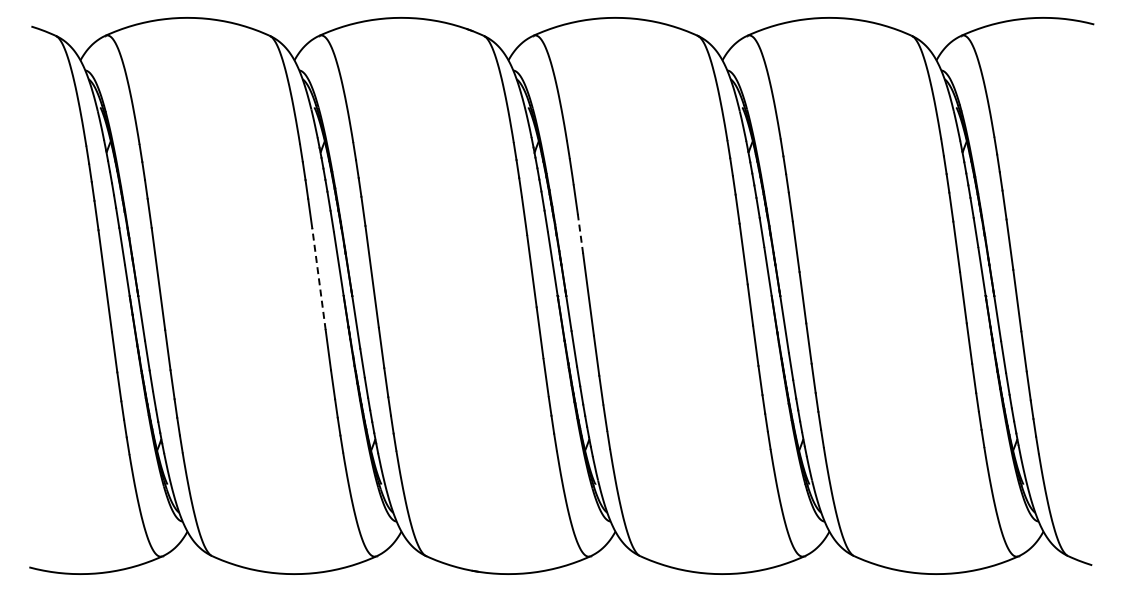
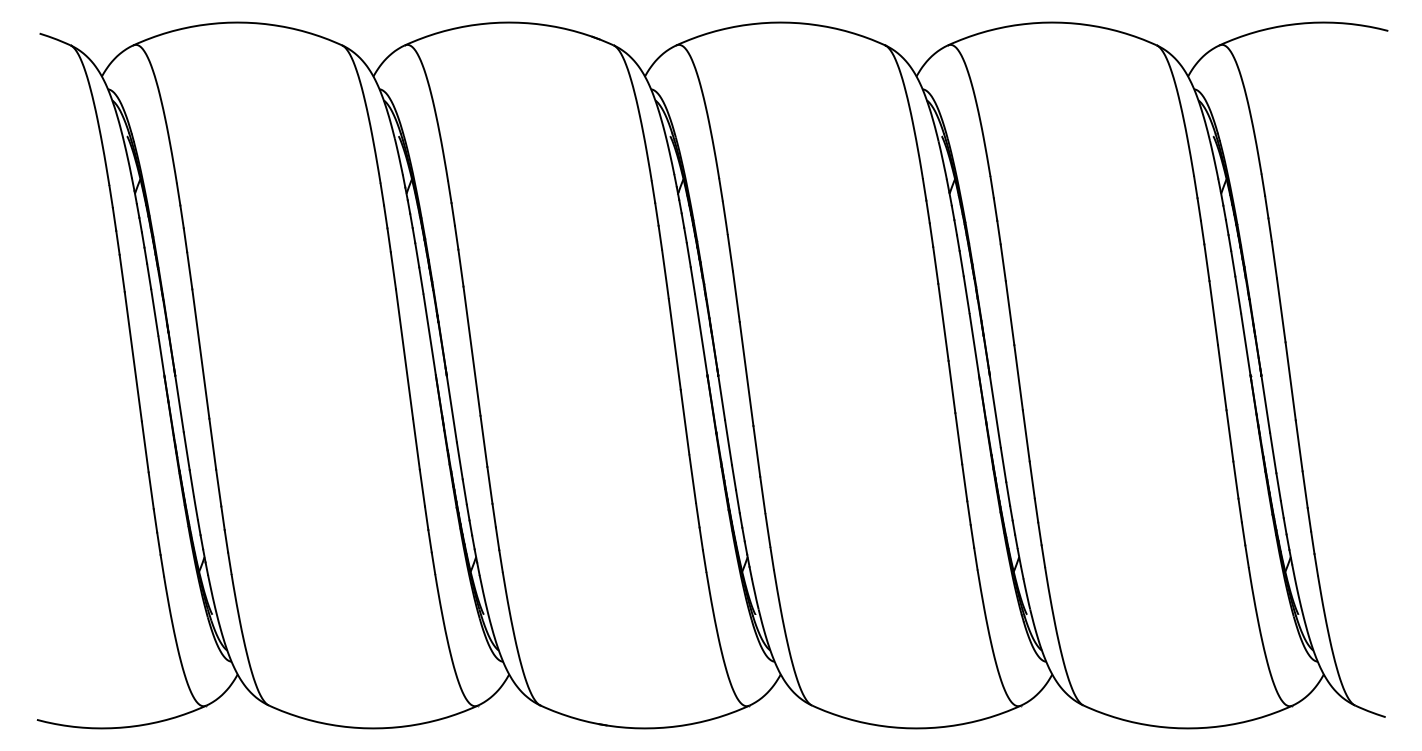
line: (580, 233) -> (736, 296), dashed -> solid
line: (318, 278) -> (403, 353), dashed -> solid

